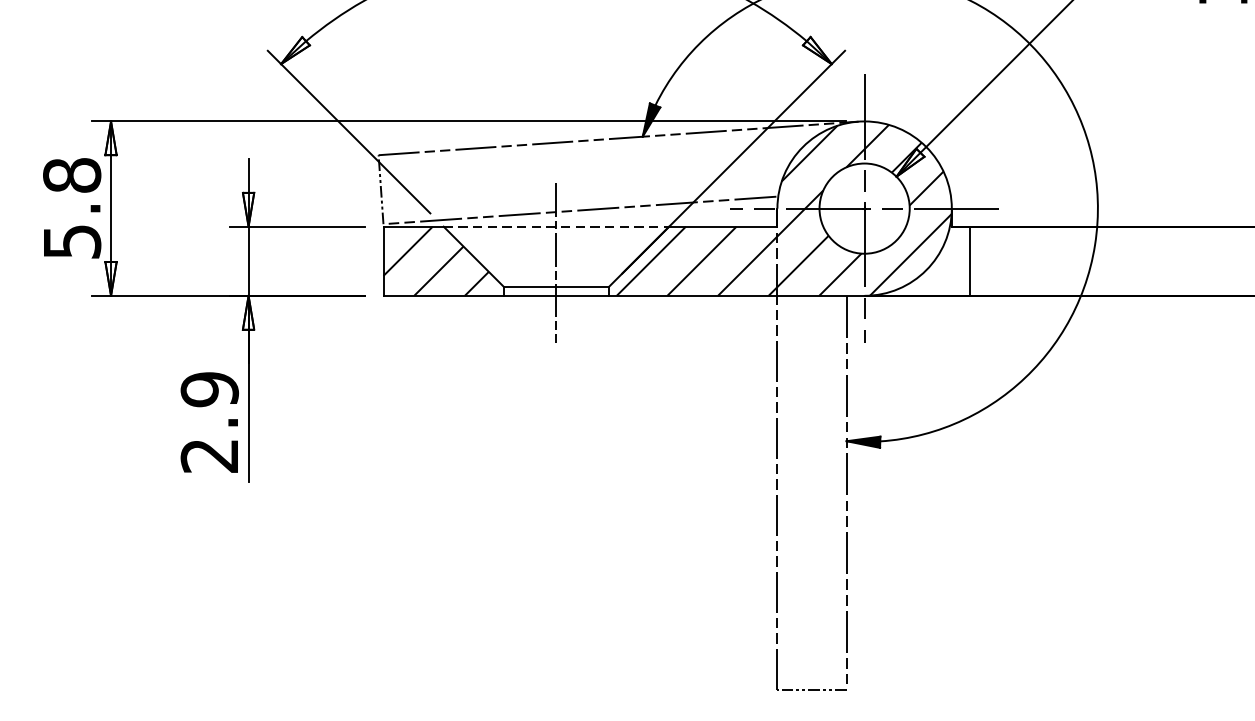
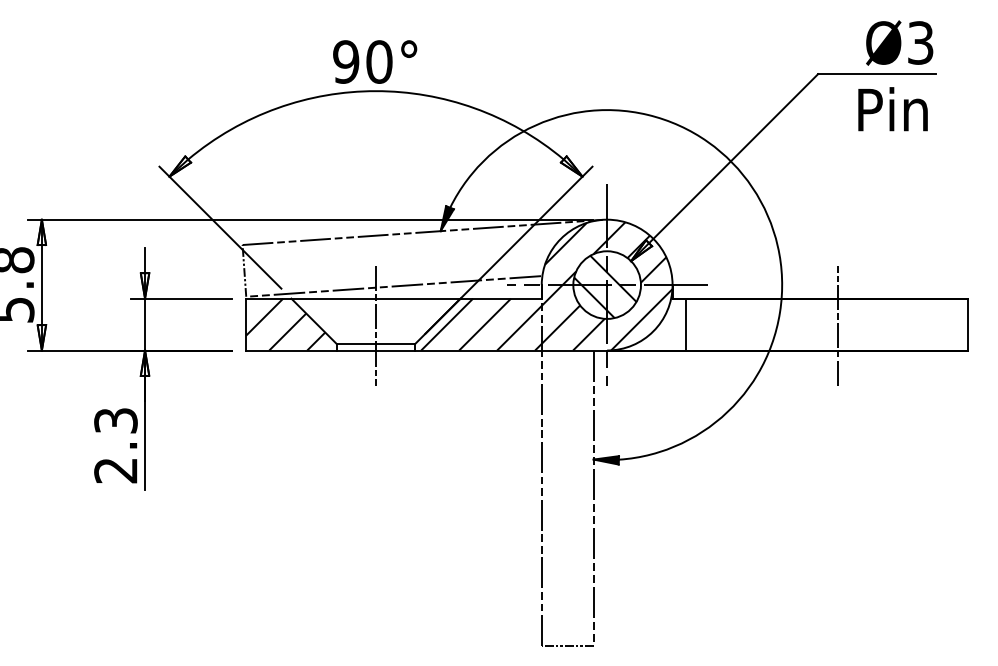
hatch: (862, 210) -> (605, 286), added
line: (555, 226) -> (375, 298), dashed -> solid
line: (1173, 262) -> (838, 325), added
text: (209, 389) -> (115, 420), 2.9 -> 2.3

